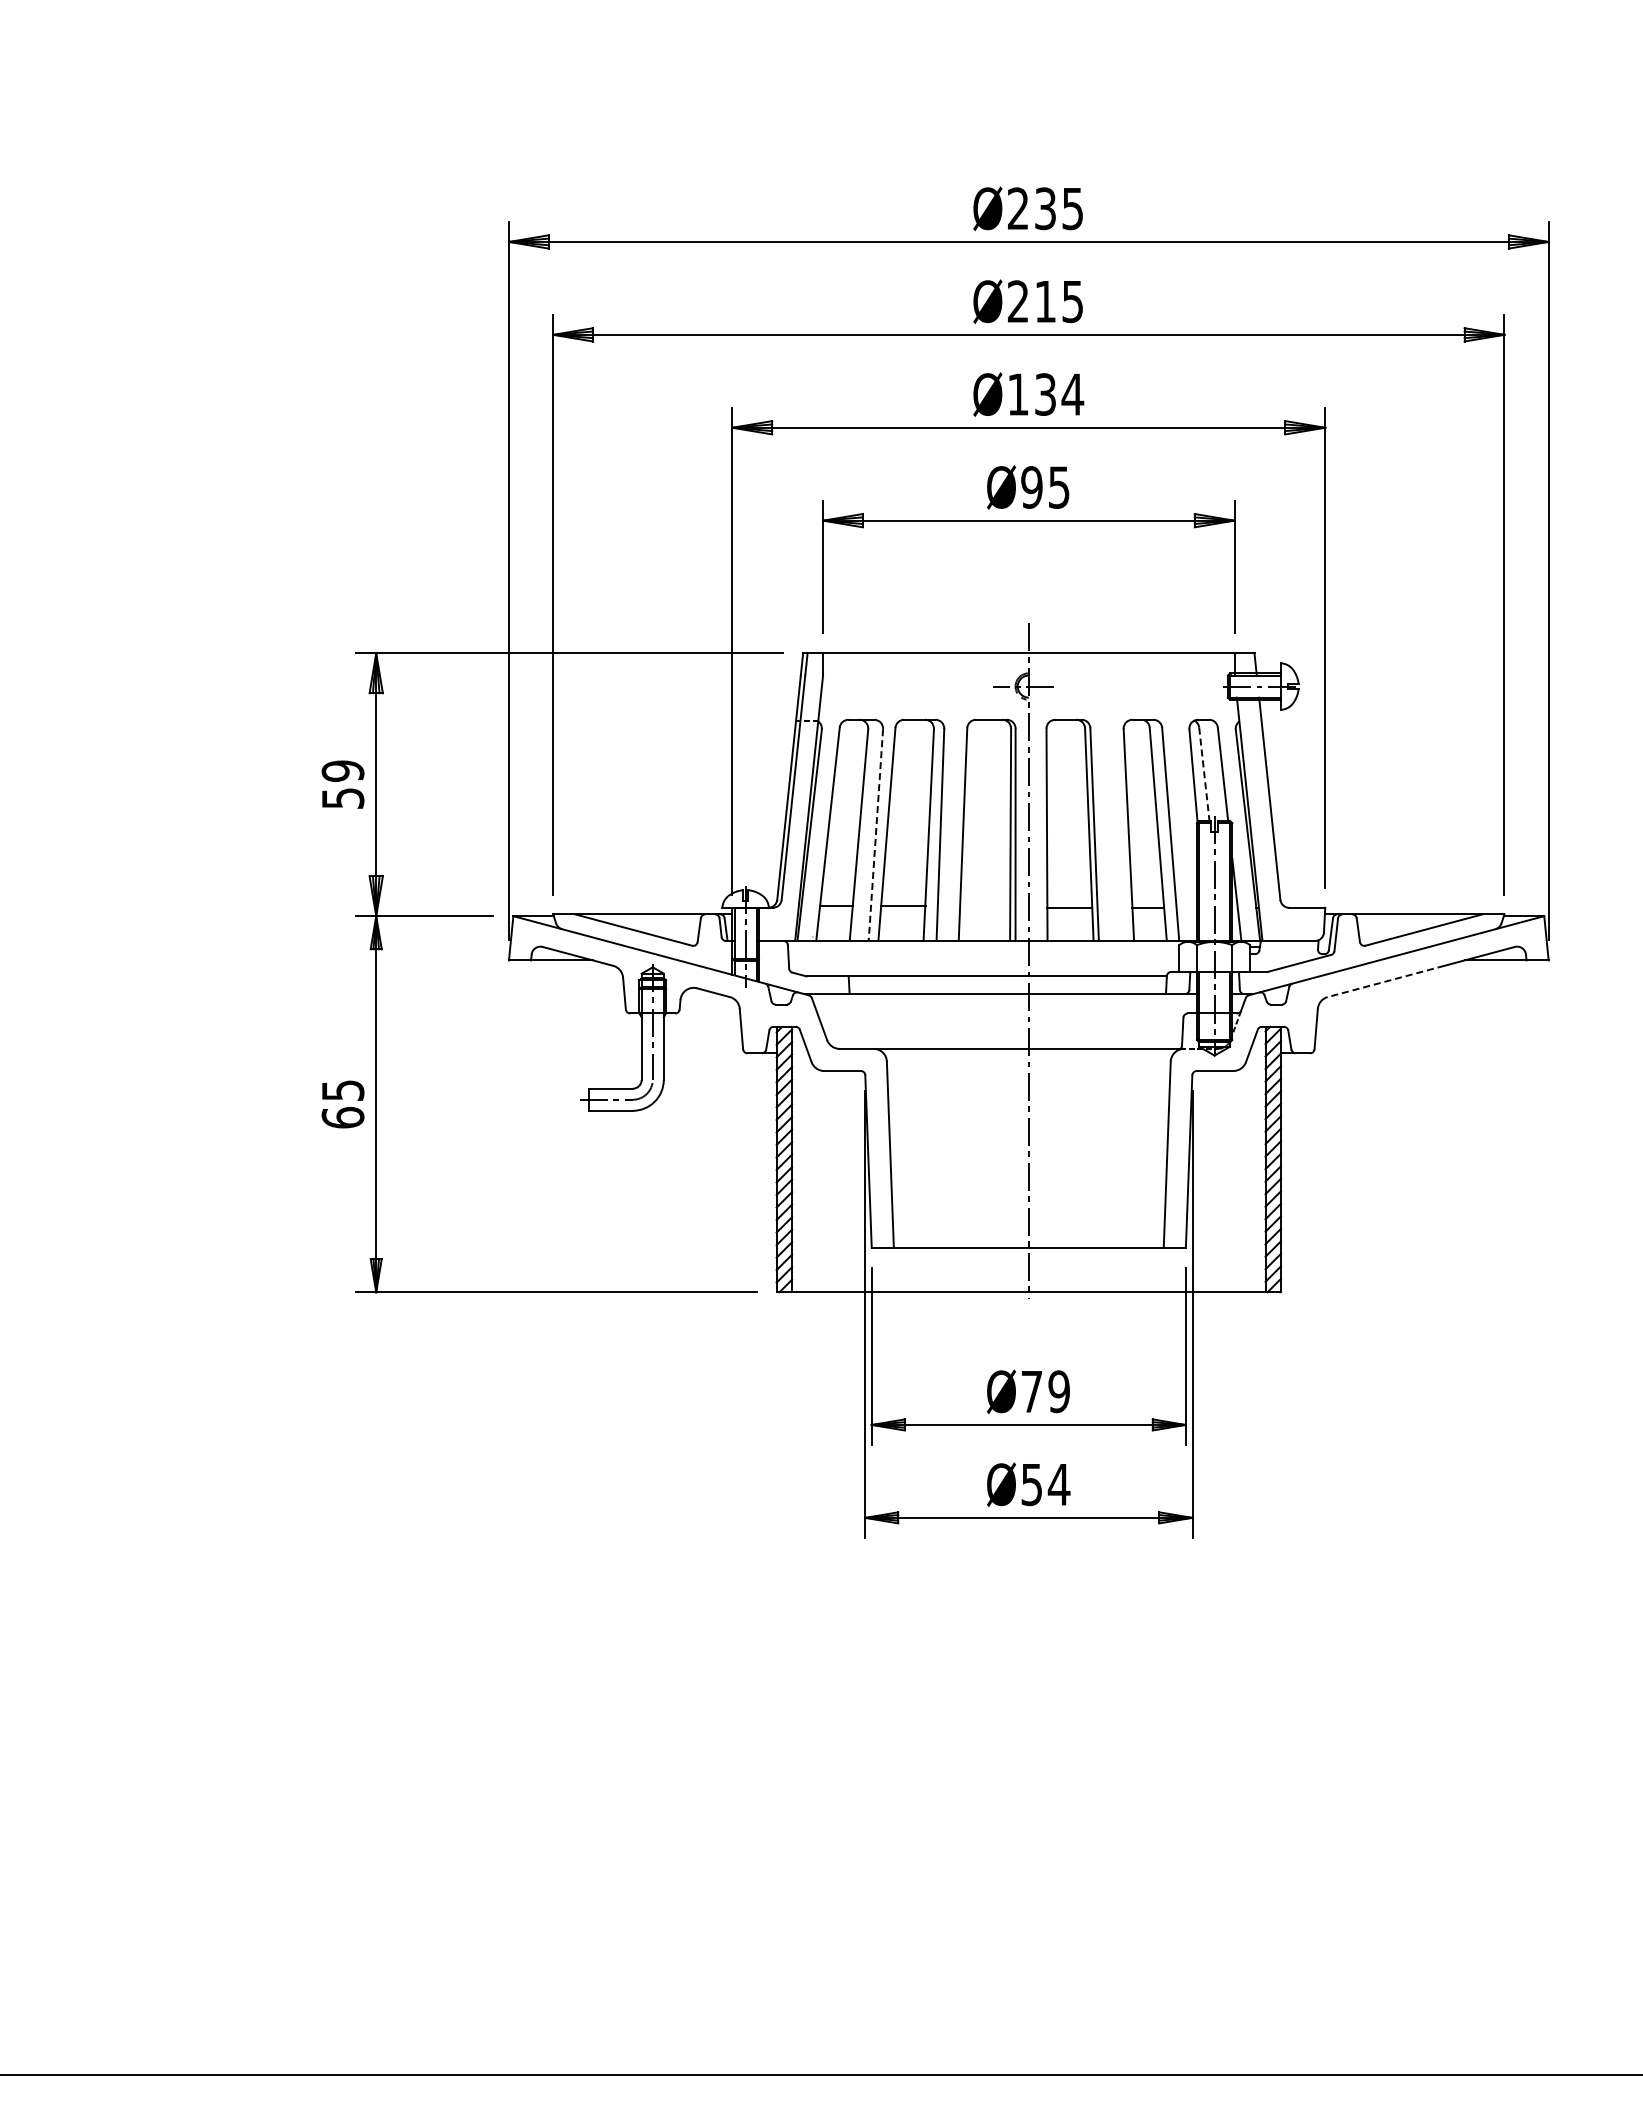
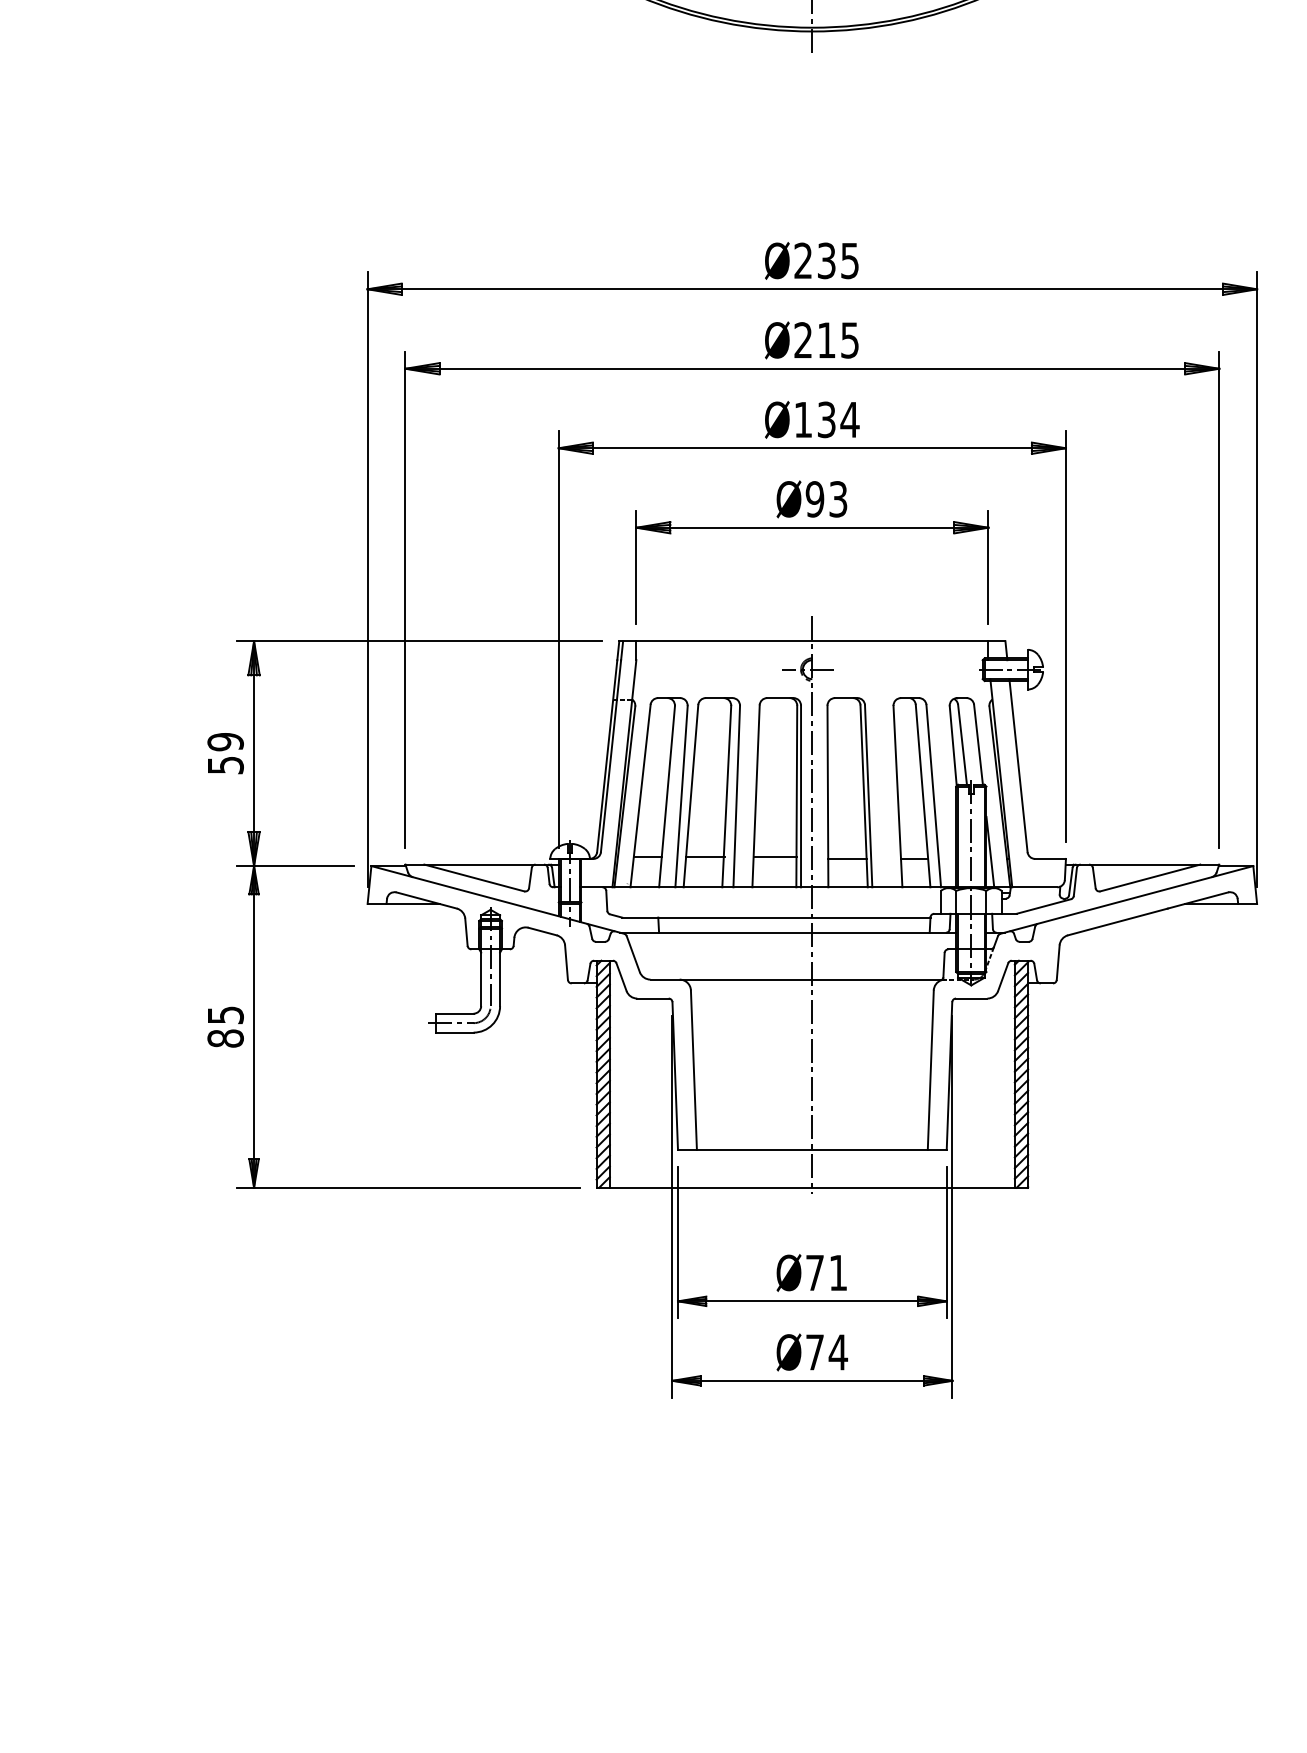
text: (1059, 487) -> (838, 499), Ø95 -> Ø93
line: (1204, 774) -> (962, 744), dashed -> solid
line: (875, 835) -> (681, 797), dashed -> solid
line: (985, 905) -> (775, 856), added
line: (1385, 981) -> (1117, 921), dashed -> solid
text: (342, 1117) -> (225, 1038), 65 -> 85
text: (1058, 1391) -> (837, 1272), Ø79 -> Ø71
text: (1031, 1485) -> (814, 1353), Ø54 -> Ø74

